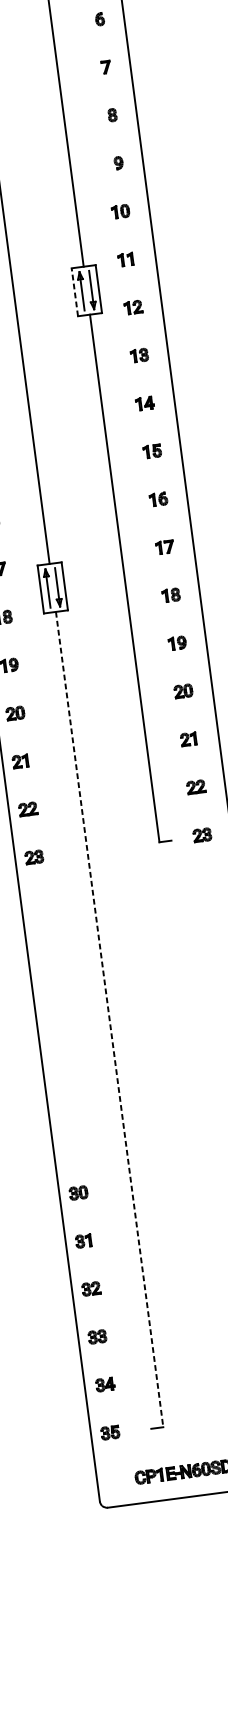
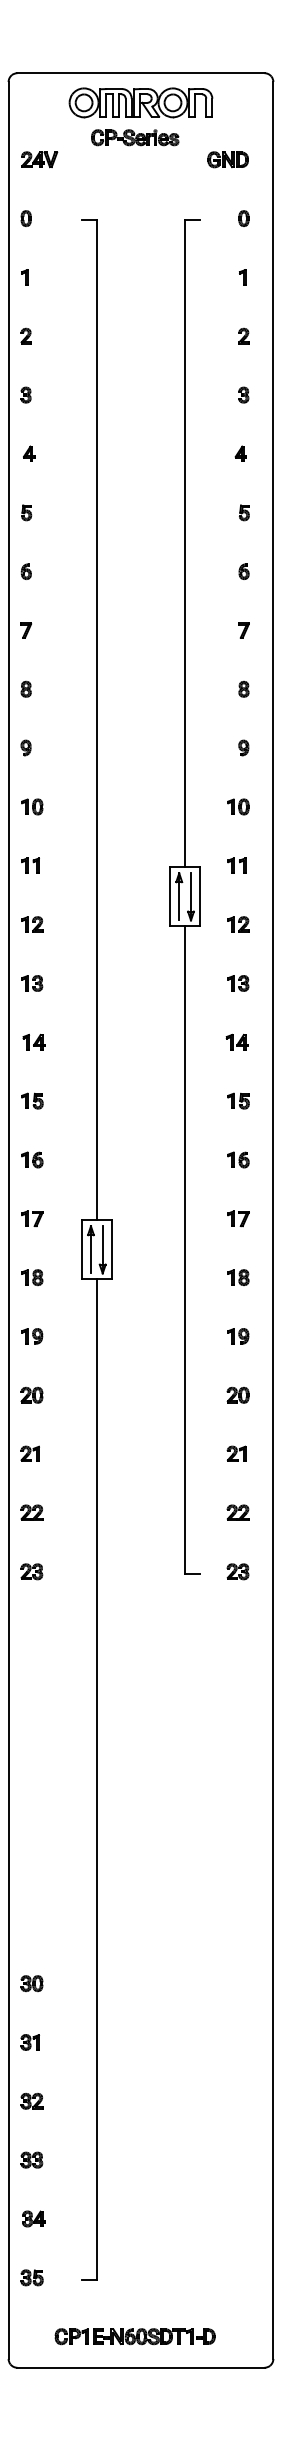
line: (74, 291) -> (170, 896), dashed -> solid
line: (109, 1019) -> (96, 1779), dashed -> solid

